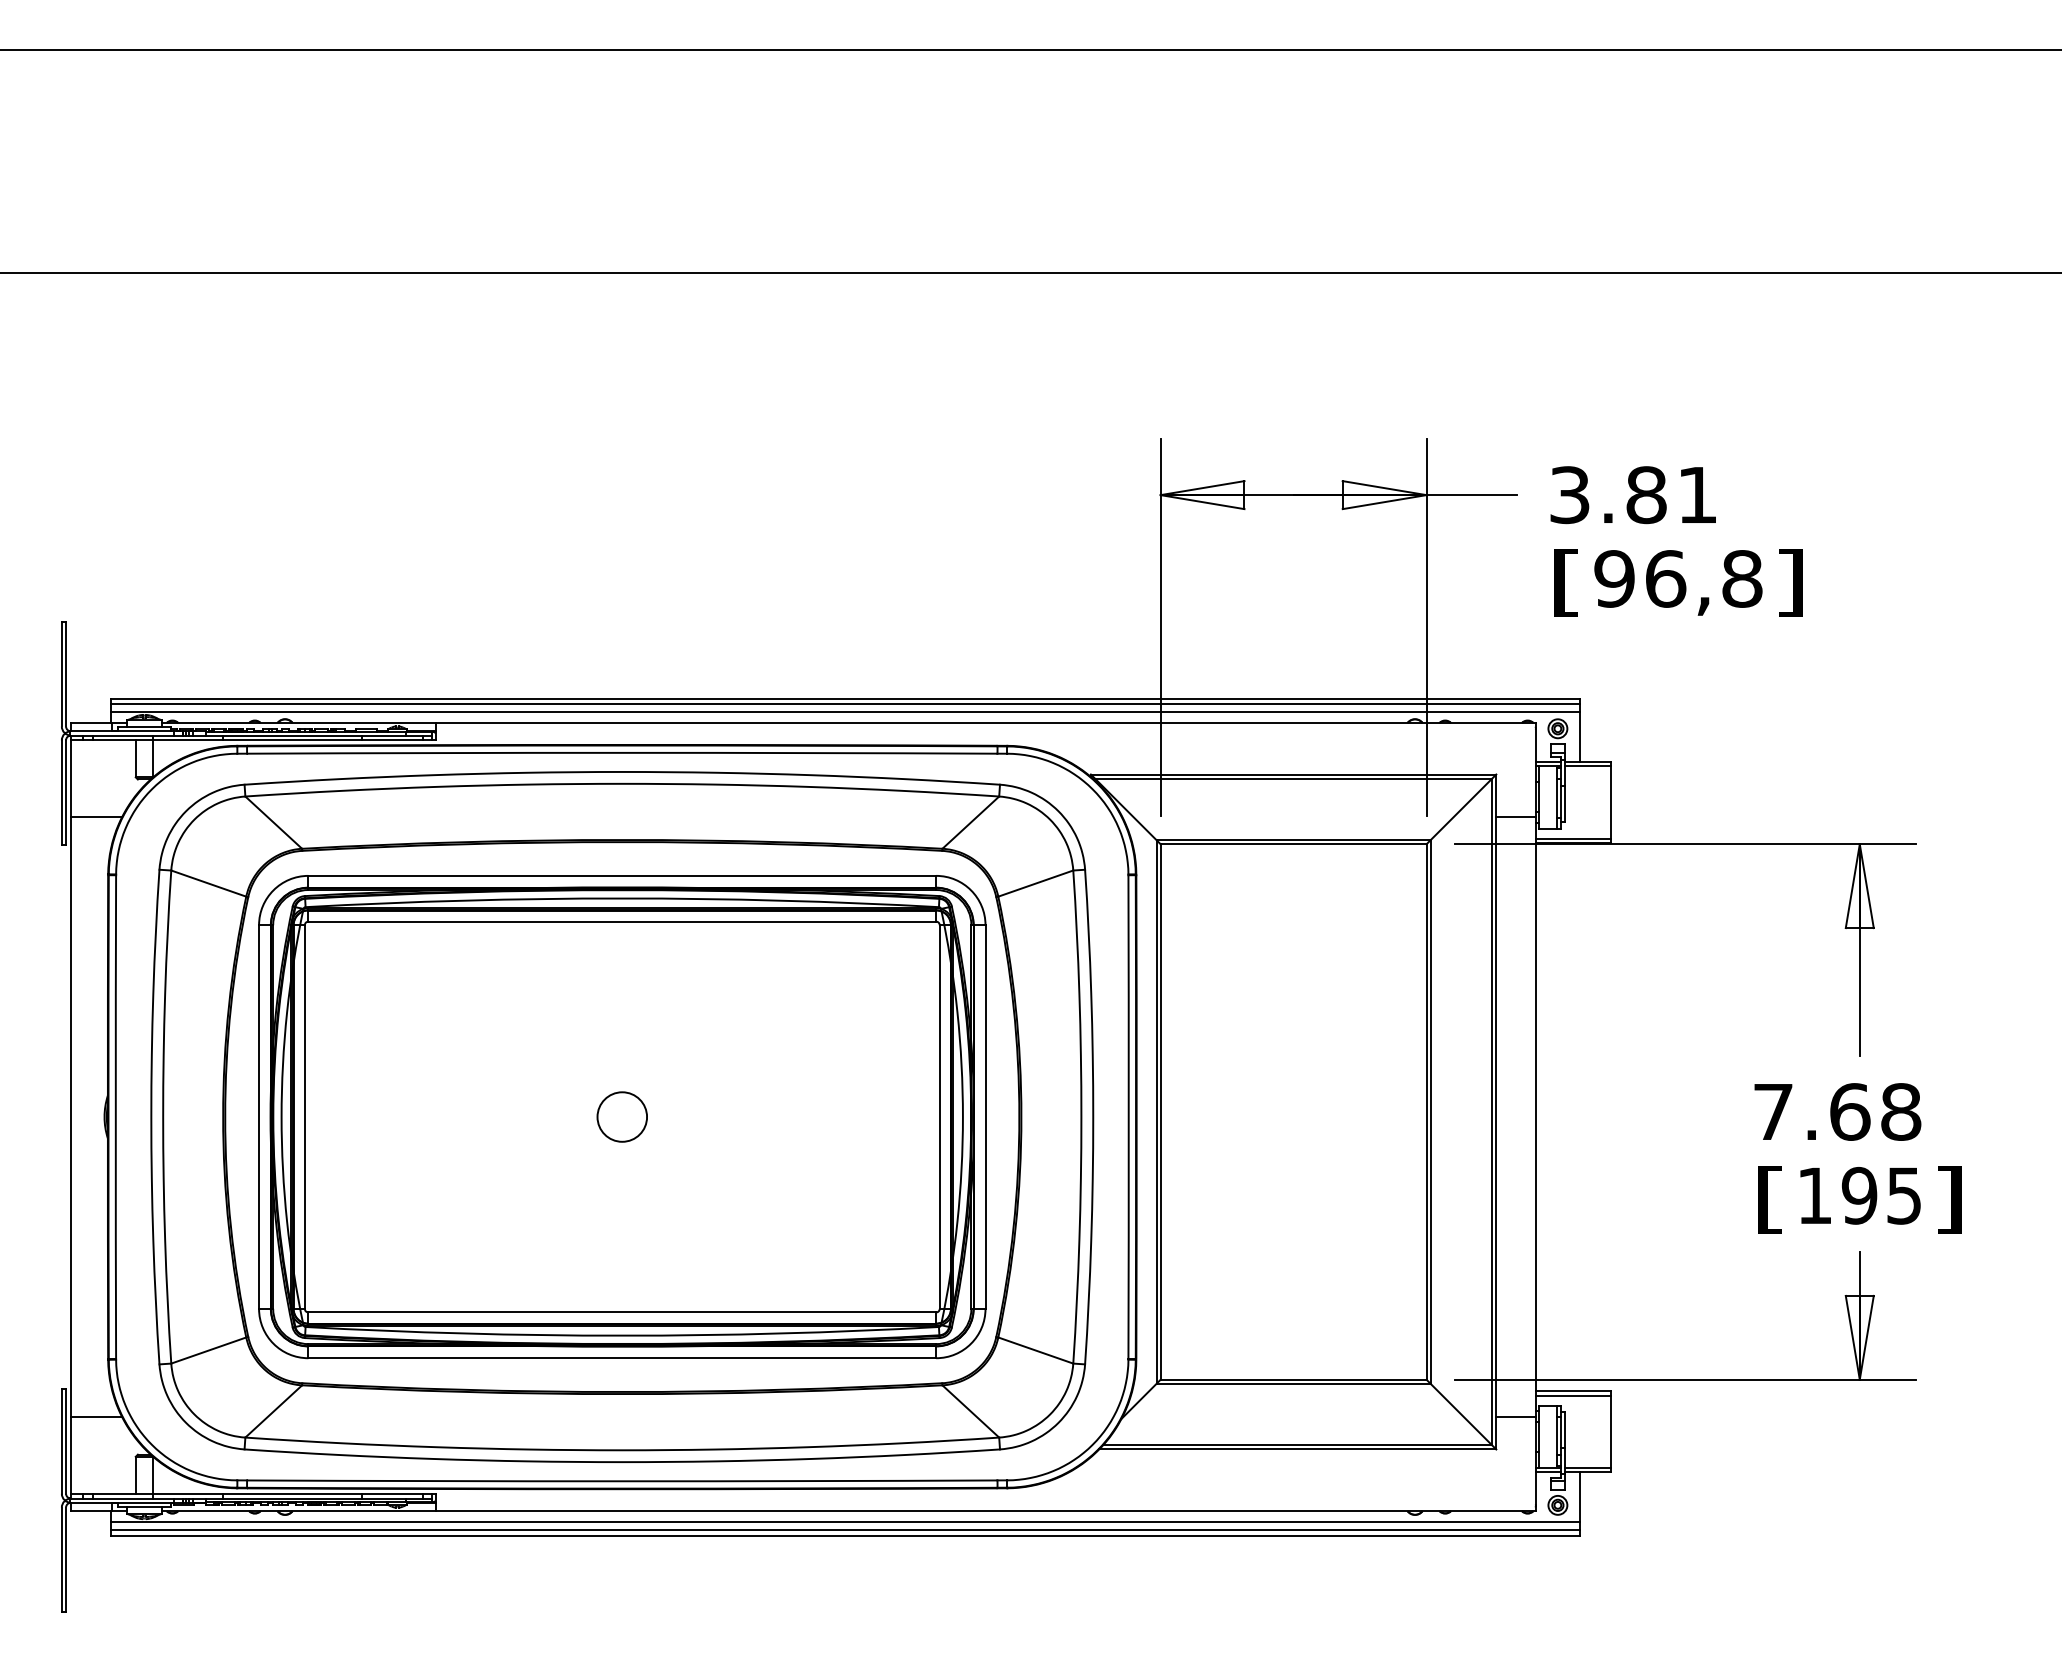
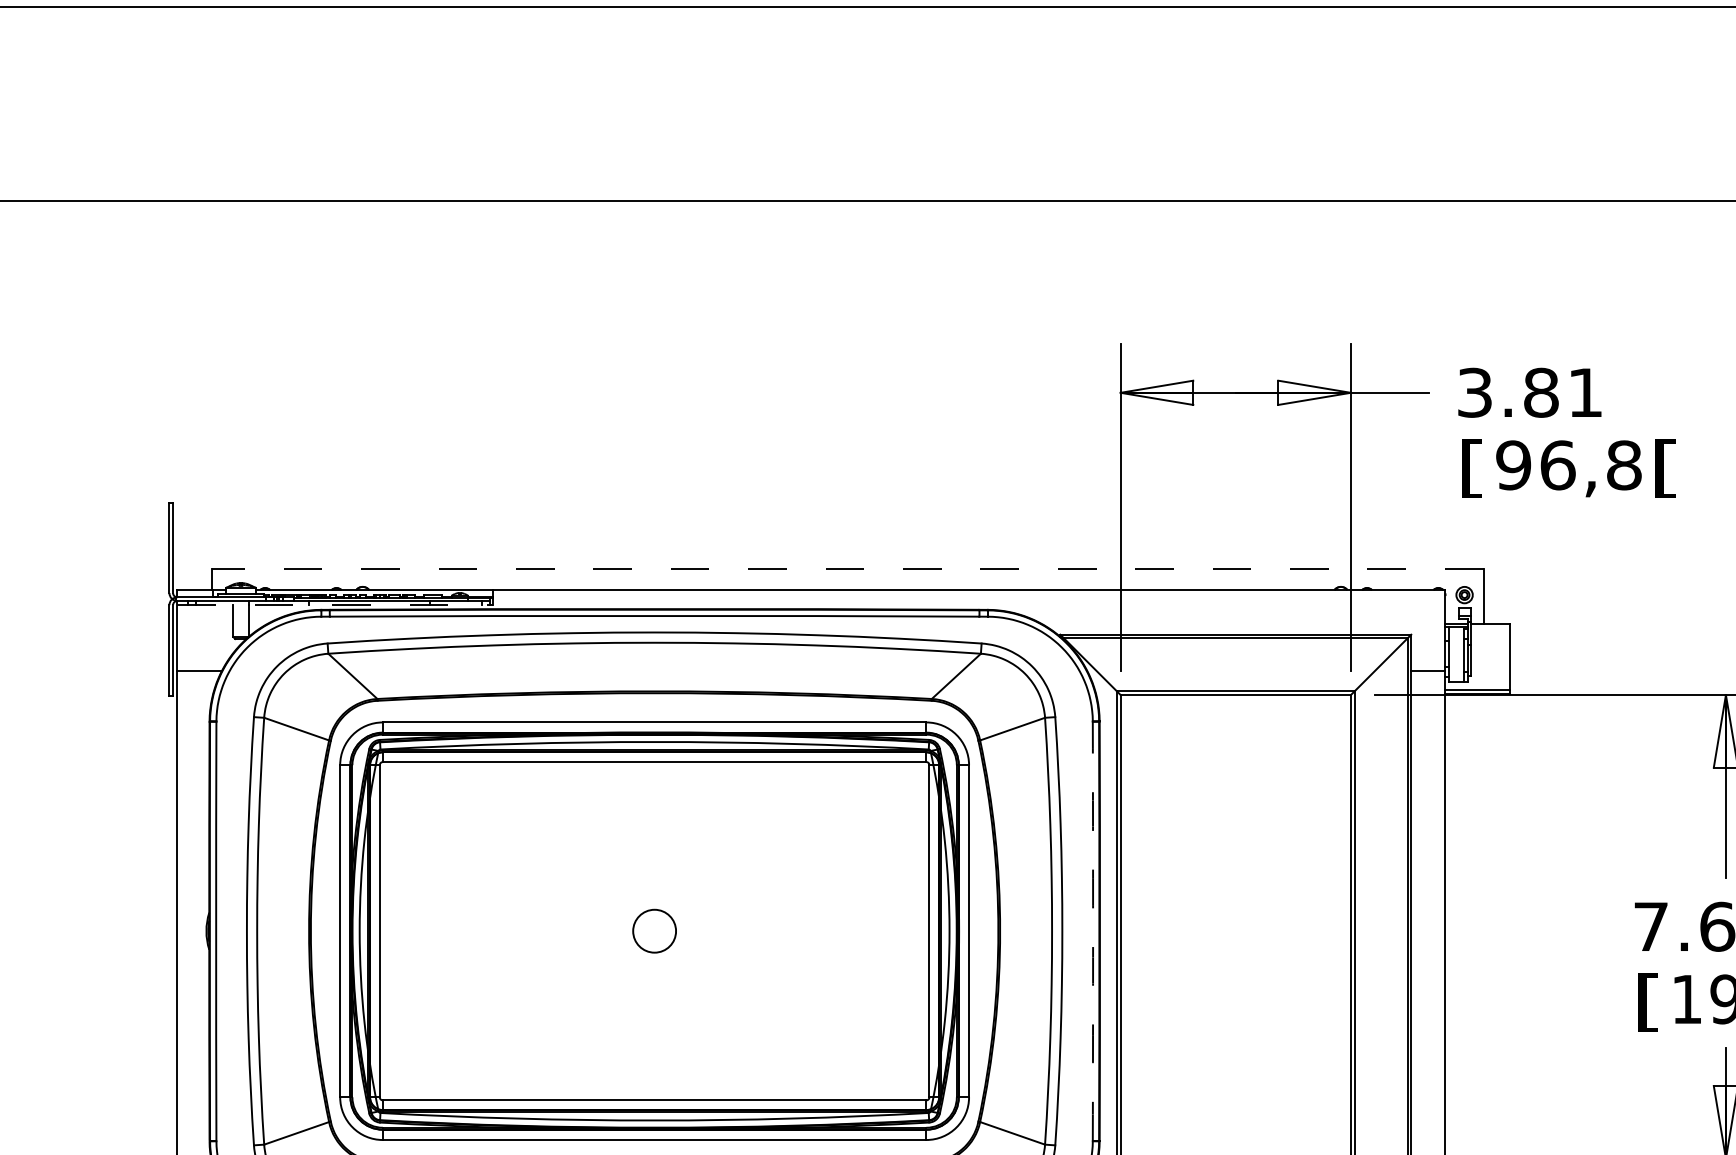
text: (1790, 582) -> (1665, 468), ] -> [
line: (845, 698) -> (847, 568), solid -> dashed
line: (845, 704) -> (847, 574), removed
line: (845, 712) -> (847, 581), removed
line: (253, 740) -> (335, 605), solid -> dashed
line: (1587, 766) -> (1490, 627), removed
arc: (1128, 1117) -> (1092, 931), solid -> dashed

